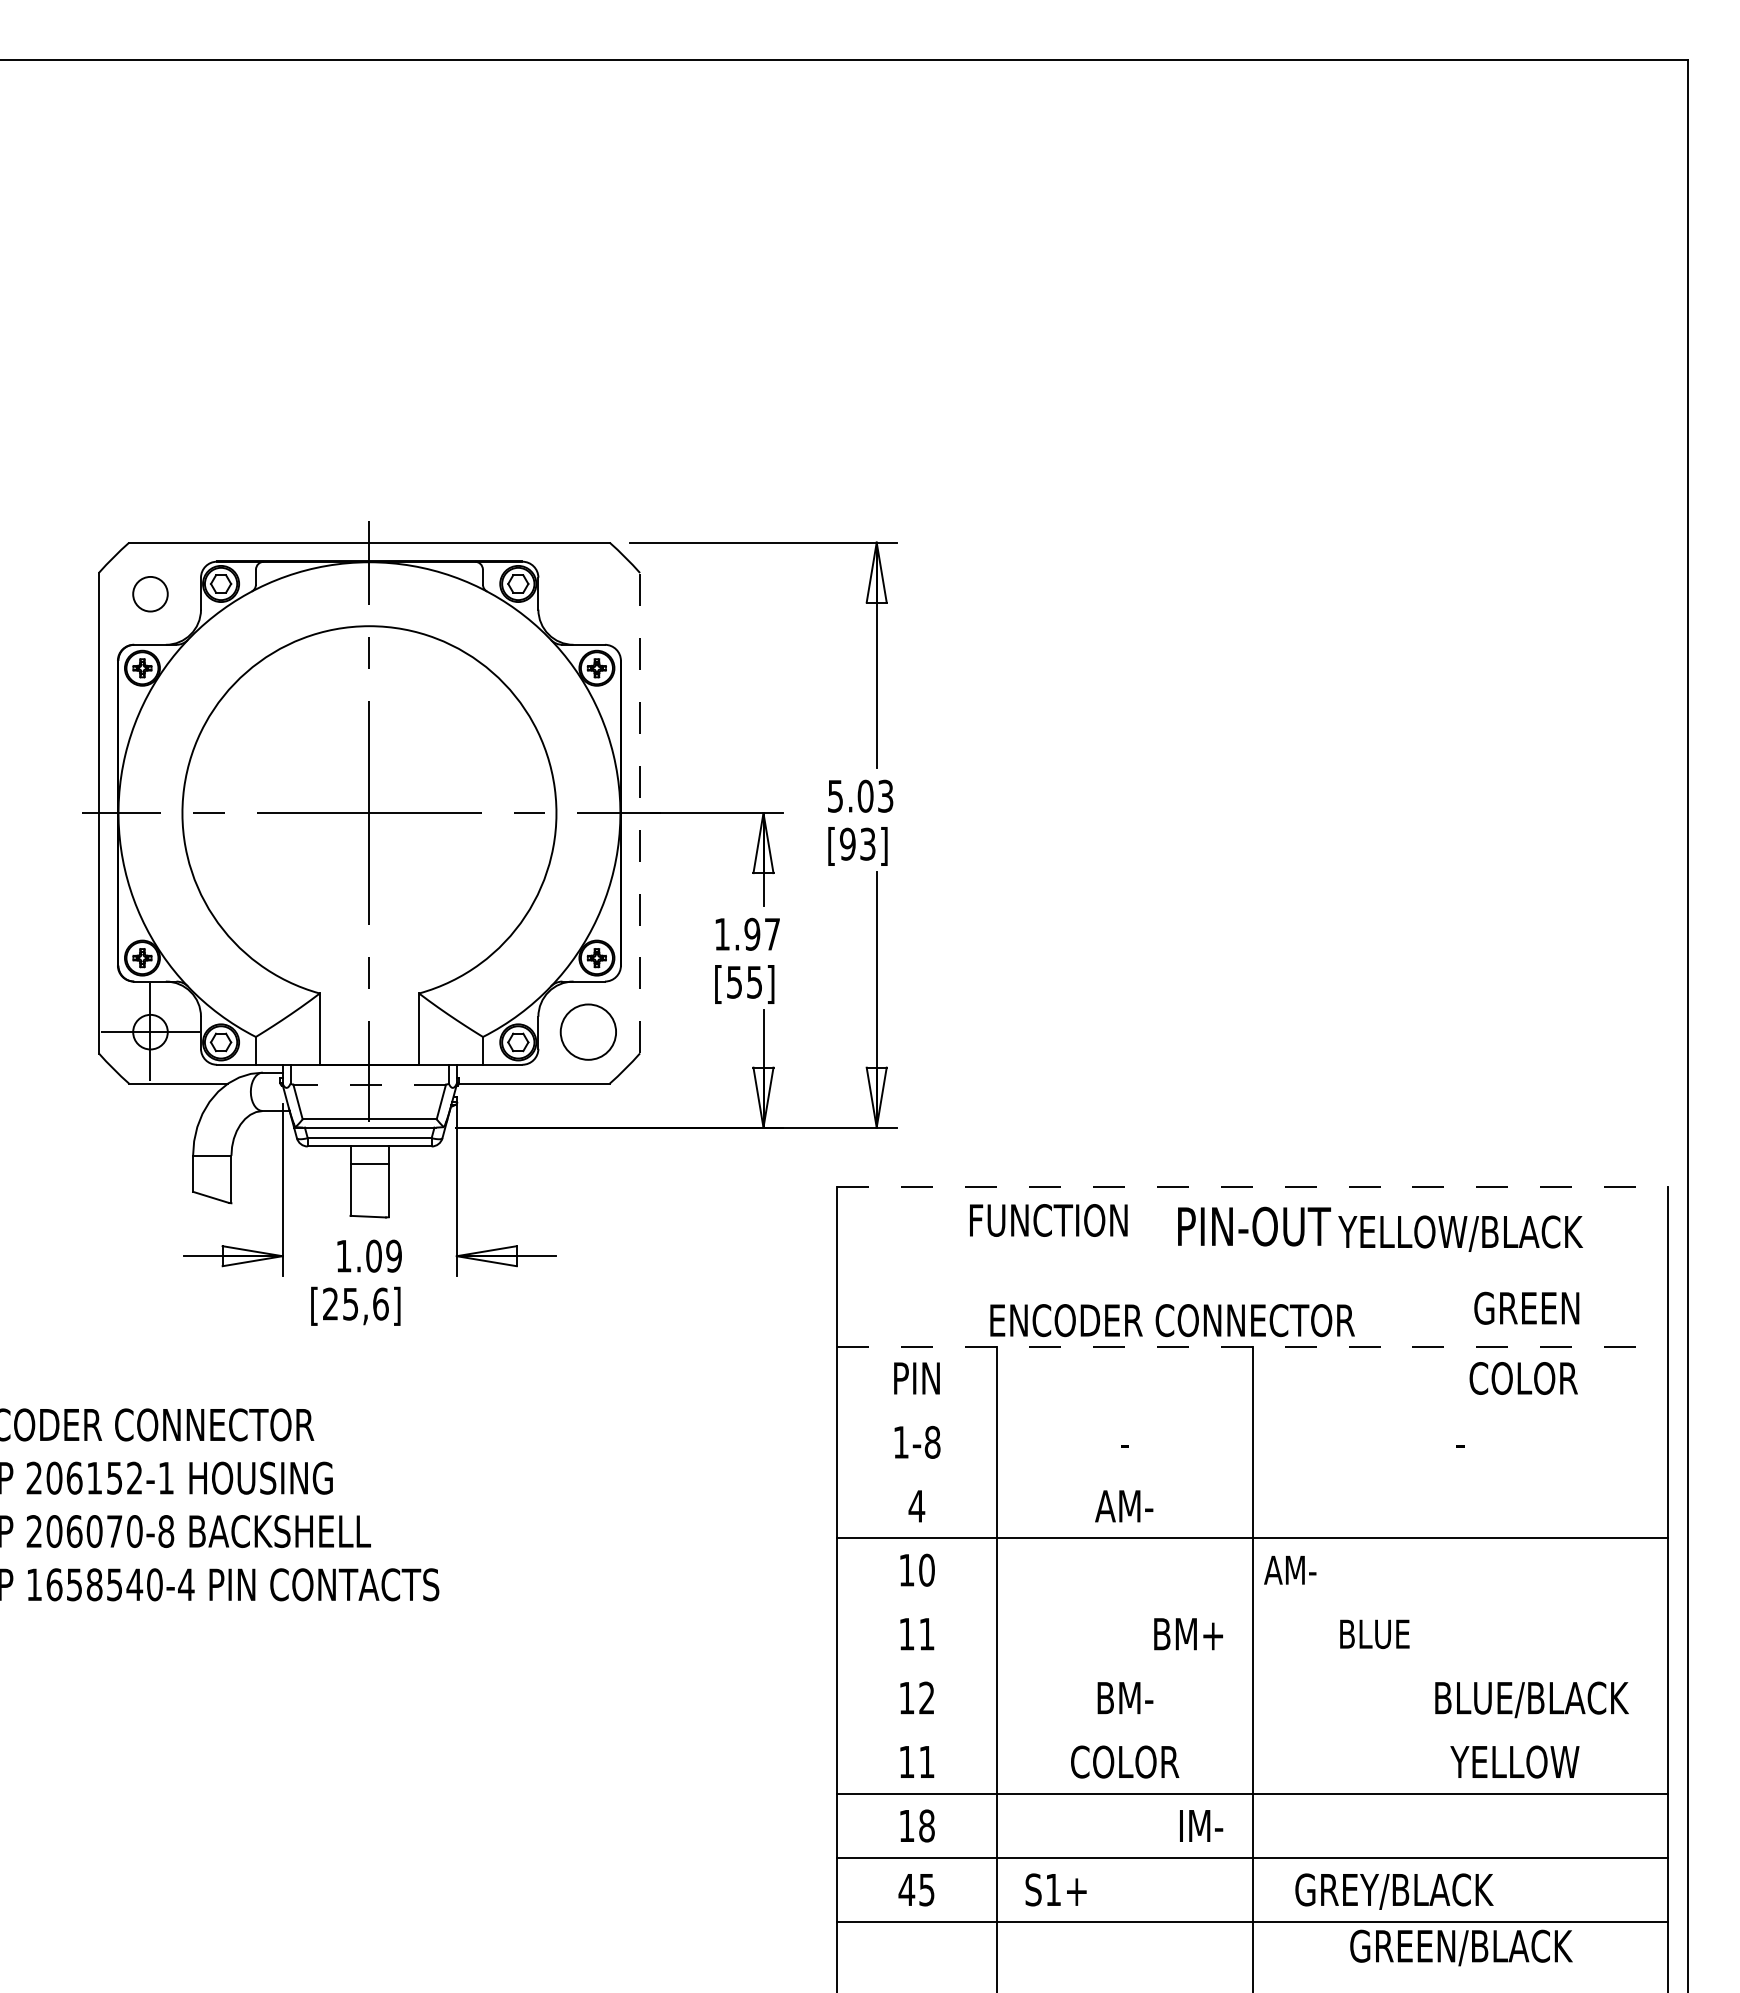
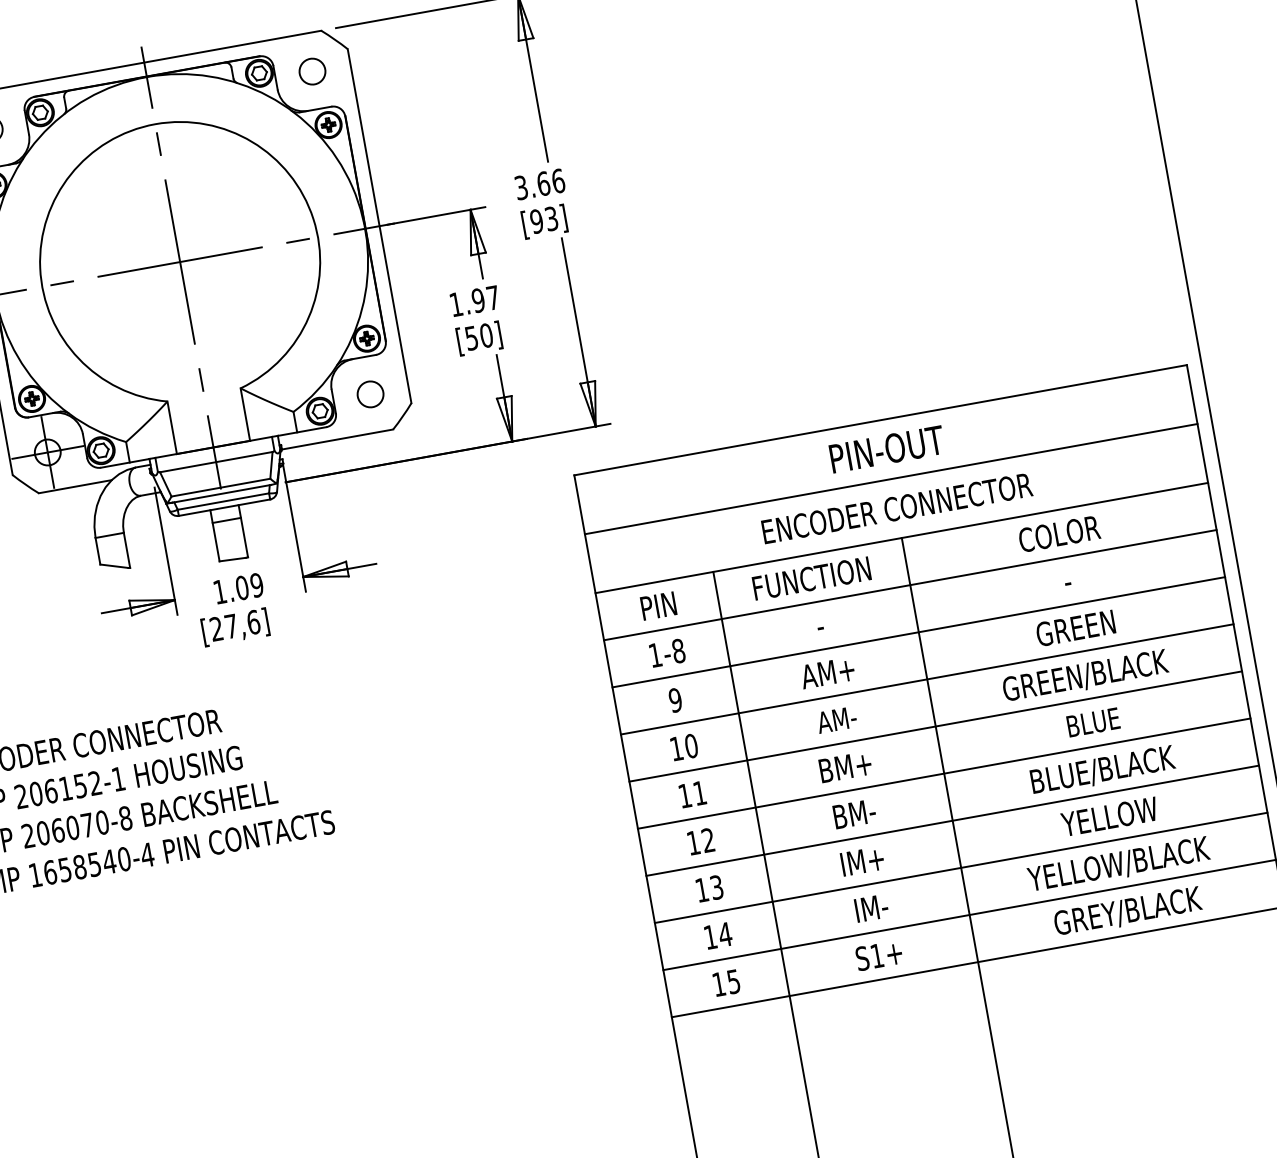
circle: (588, 594) -> (312, 71), added
text: (860, 795) -> (539, 183), 5.03 -> 3.66
line: (640, 812) -> (379, 225), dashed -> solid
text: (754, 981) -> (486, 335), [55] -> [50]
circle: (588, 1031) -> (370, 393), size x0.62
line: (369, 1084) -> (216, 462), dashed -> solid
line: (1252, 1186) -> (880, 420), dashed -> solid
text: (1048, 1220) -> (811, 578), moved
text: (1460, 1233) -> (1118, 864), moved
line: (1252, 1266) -> (891, 479), added
text: (350, 1304) -> (231, 626), [25,6] -> [27,6]
text: (1526, 1307) -> (1075, 627), moved
text: (1172, 1320) -> (897, 508), moved
line: (1252, 1346) -> (901, 538), dashed -> solid
text: (1523, 1378) -> (1059, 534), moved
line: (1252, 1410) -> (910, 585), added
line: (1252, 1474) -> (918, 632), added
text: (916, 1505) -> (675, 699), 4 -> 9
text: (1122, 1506) -> (827, 673), AM- -> AM+
text: (1290, 1570) -> (837, 720), moved
line: (1252, 1602) -> (935, 726), added
text: (1374, 1633) -> (1093, 721), moved
text: (1188, 1634) -> (845, 767), moved
line: (1252, 1666) -> (944, 773), added
text: (1531, 1699) -> (1102, 770), moved
line: (1252, 1730) -> (952, 821), added
text: (926, 1761) -> (716, 887), 11 -> 13
text: (1125, 1761) -> (863, 860), COLOR -> IM+
text: (1514, 1761) -> (1109, 816), moved
text: (926, 1825) -> (724, 934), 18 -> 14
text: (1201, 1825) -> (871, 907), moved
text: (906, 1889) -> (718, 984), 45 -> 15
text: (1055, 1889) -> (878, 955), moved
text: (1394, 1891) -> (1128, 912), moved
text: (1461, 1947) -> (1085, 676), moved

